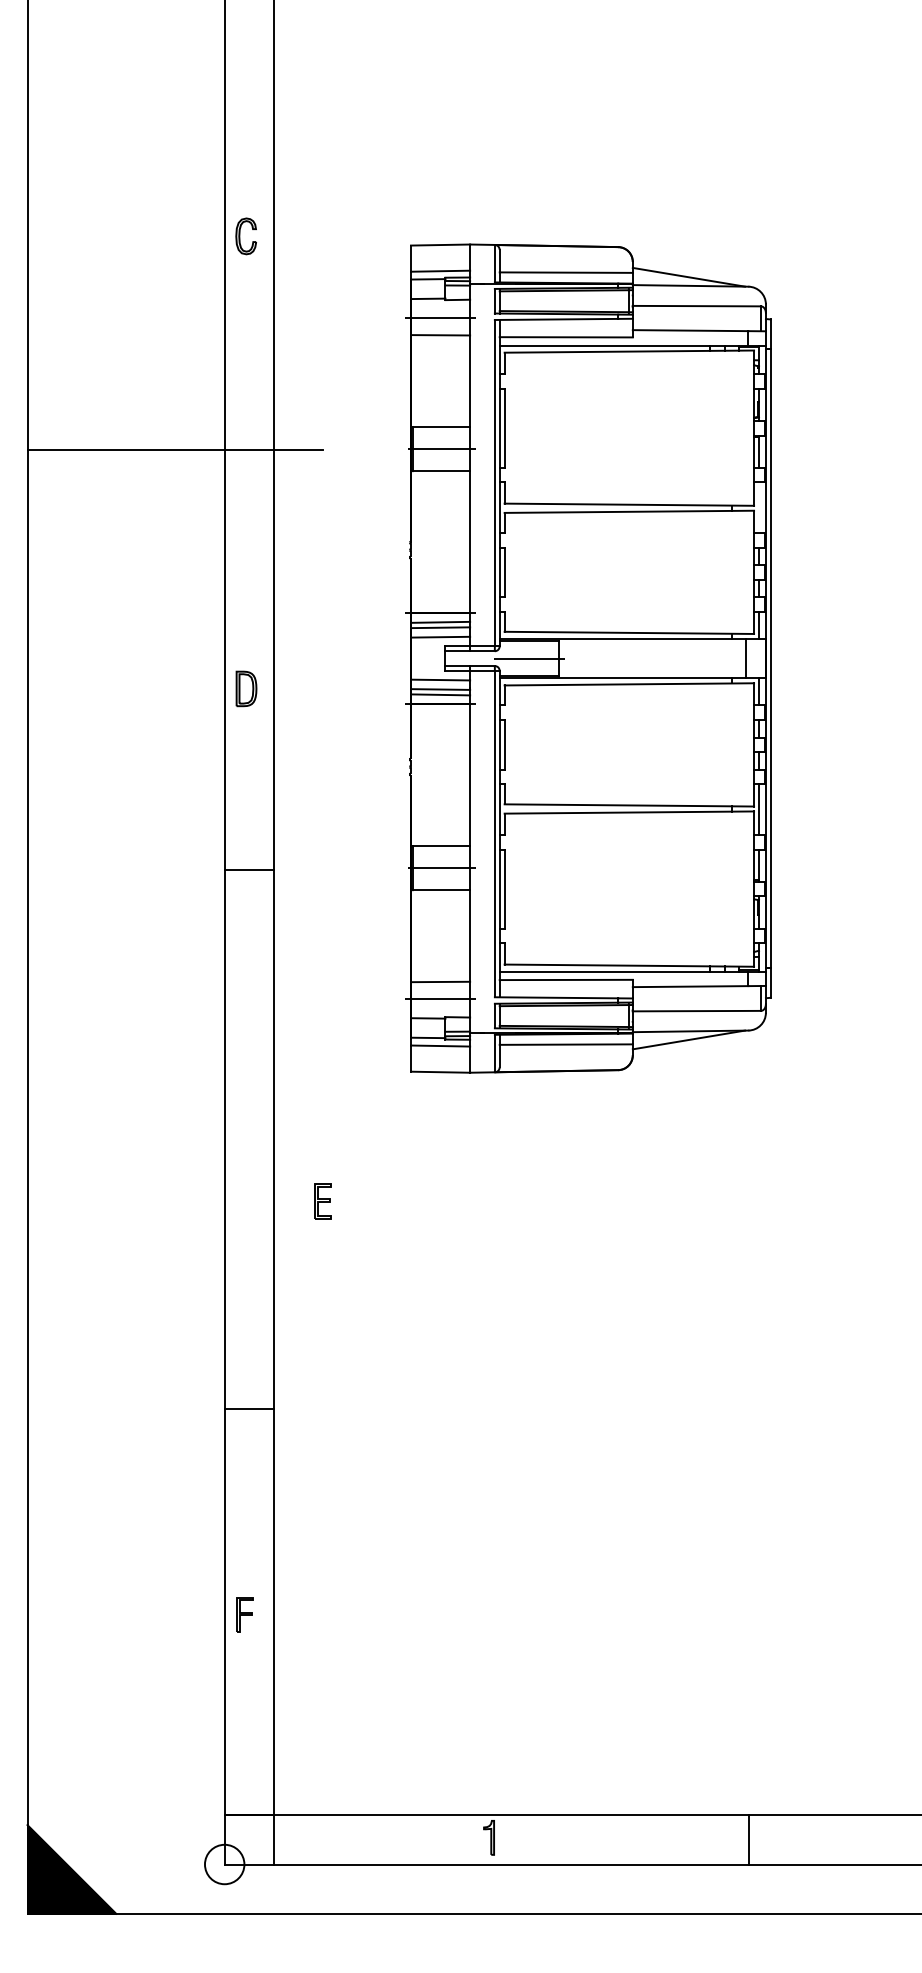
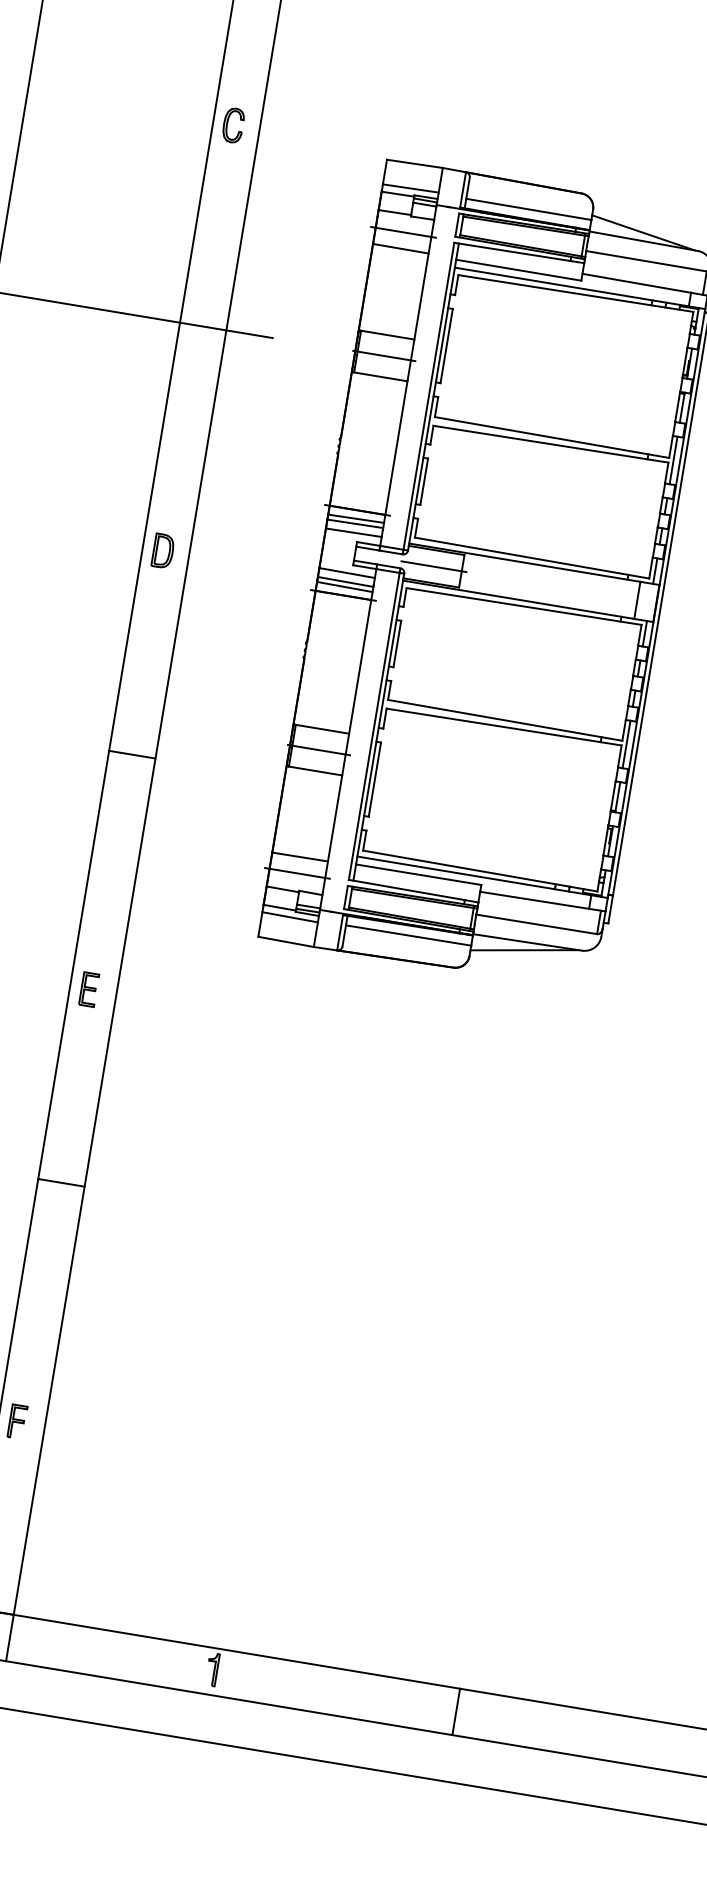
line: (759, 507) -> (674, 460), added
line: (249, 869) -> (132, 754), moved
part: (322, 1201) -> (88, 989), moved
line: (249, 1409) -> (61, 1183), moved

